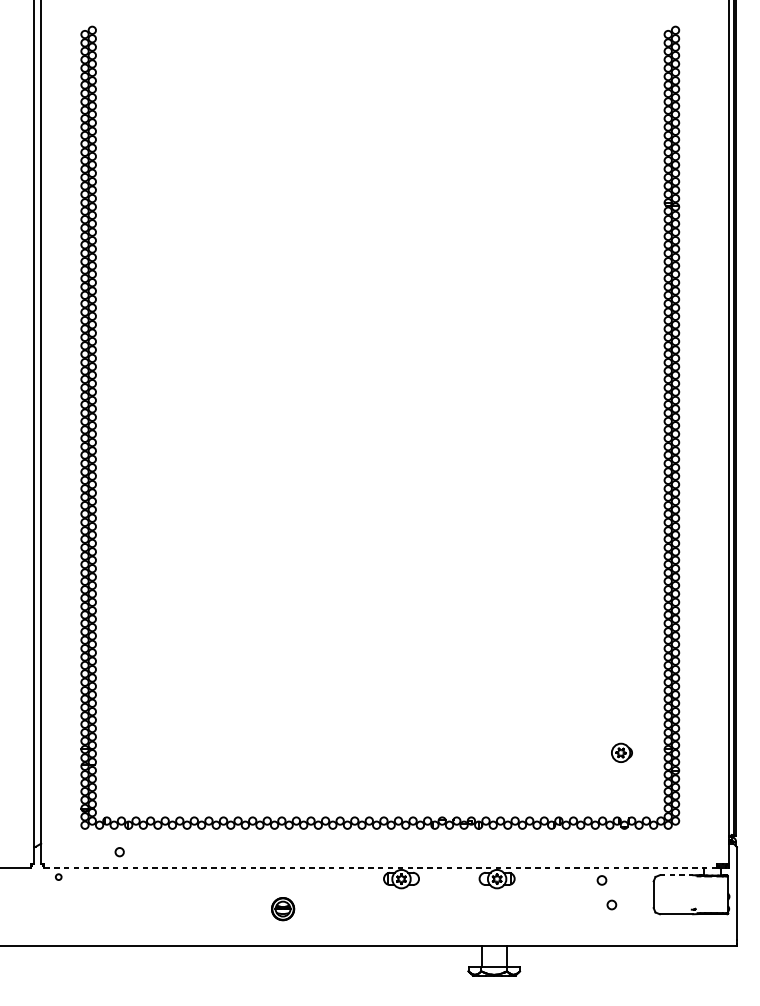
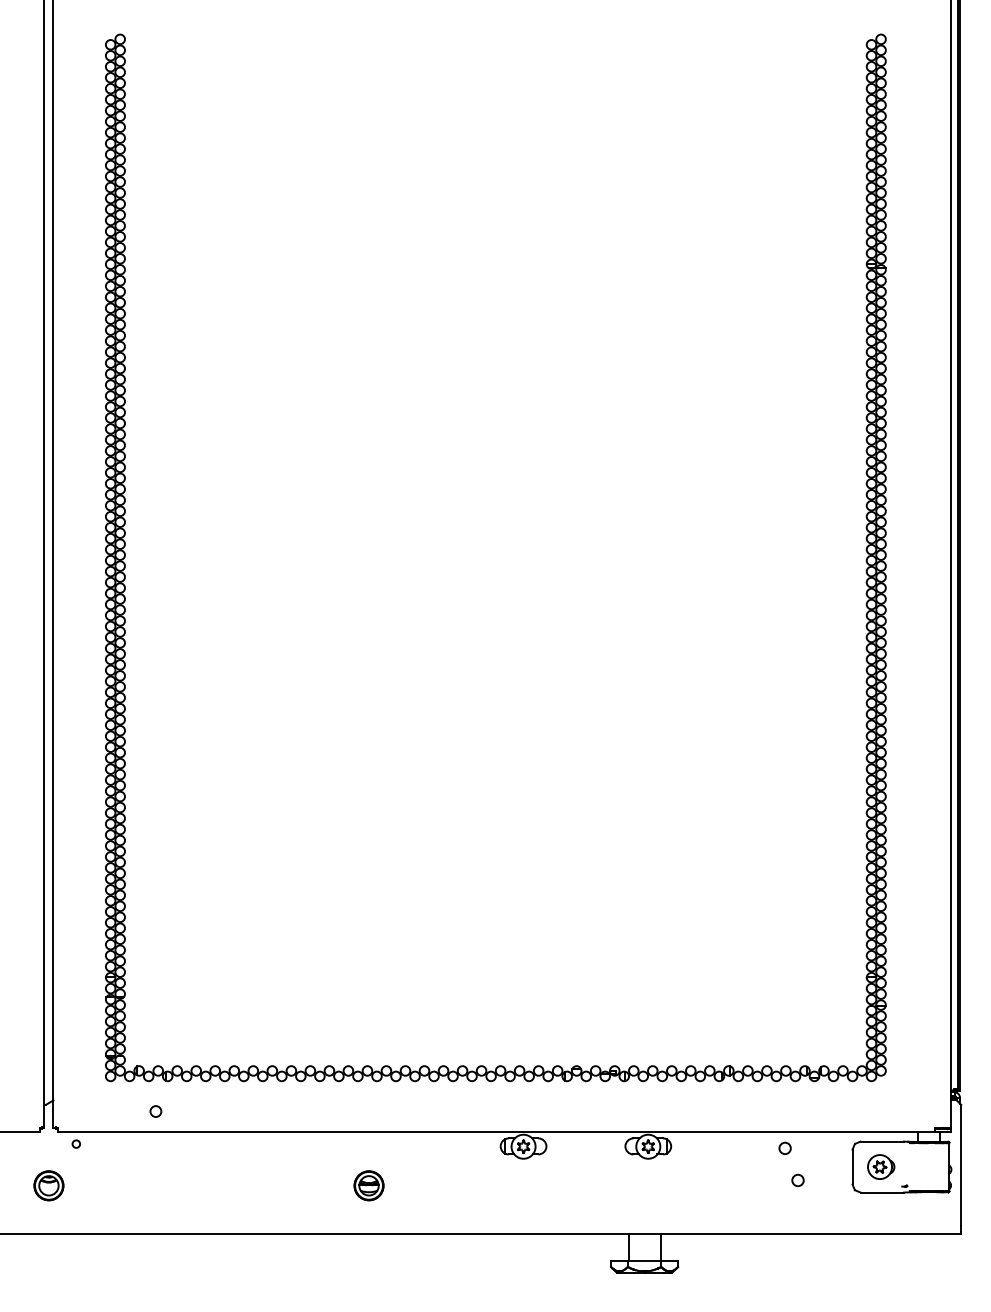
part: (622, 752) -> (881, 1166), moved
line: (380, 867) -> (496, 1131), dashed -> solid
line: (676, 875) -> (882, 1141), dashed -> solid
part: (37, 908) -> (48, 1185), added

